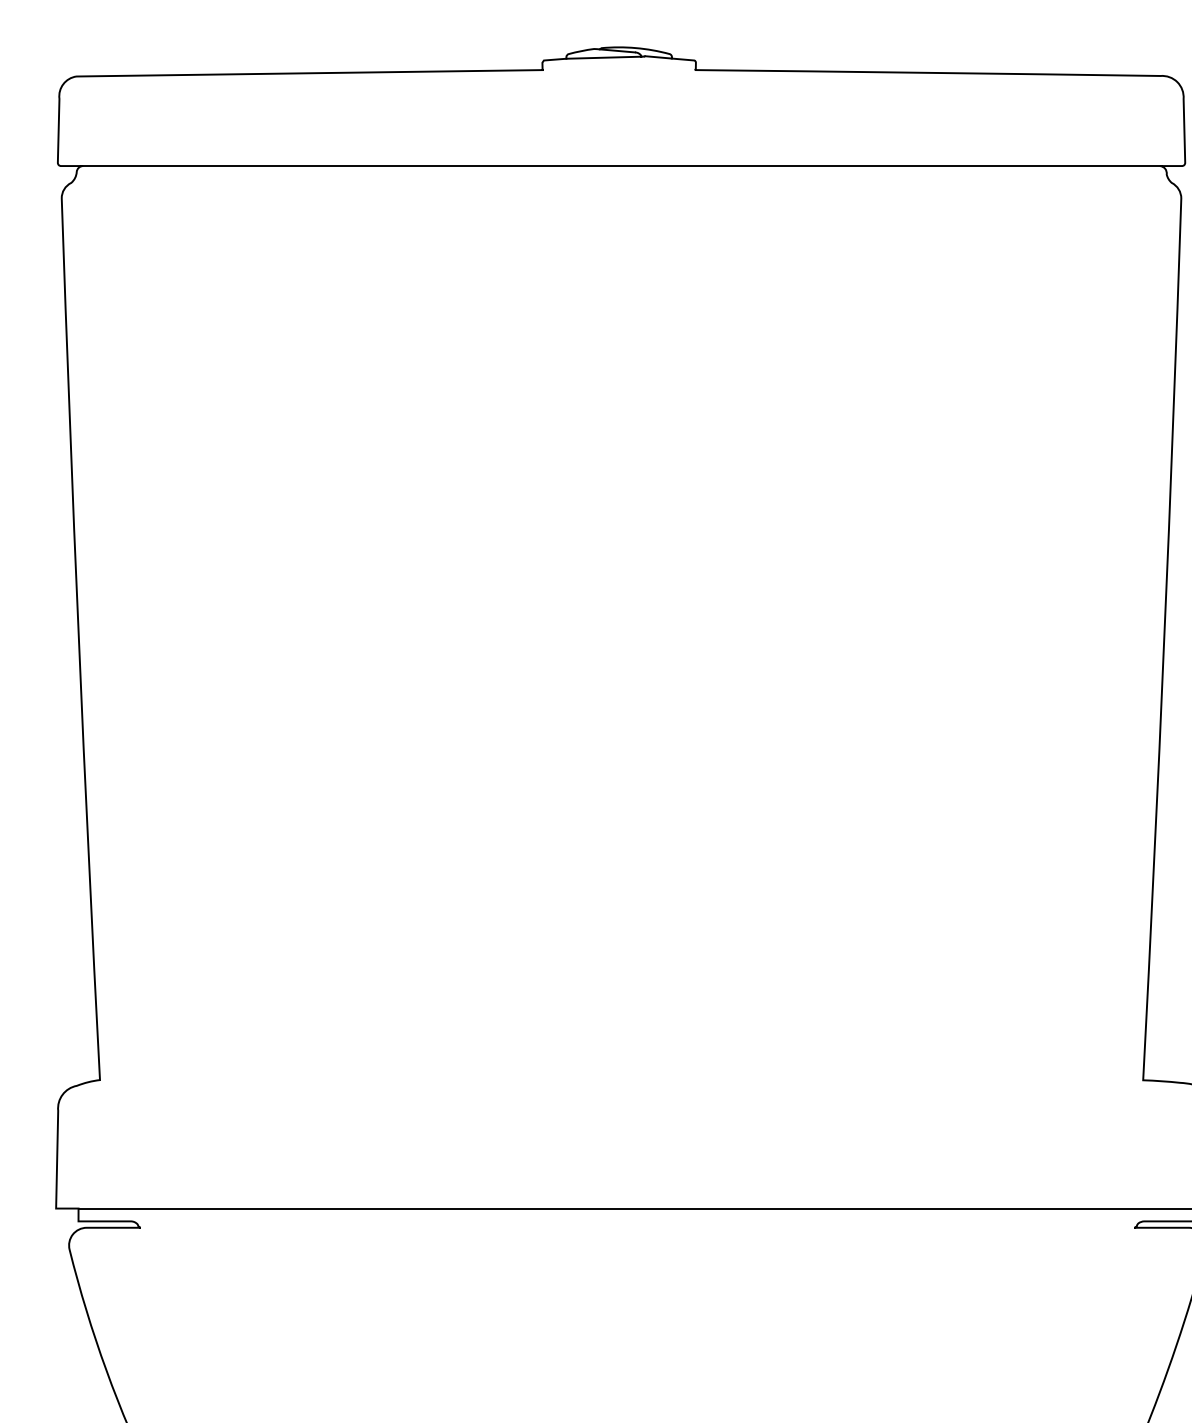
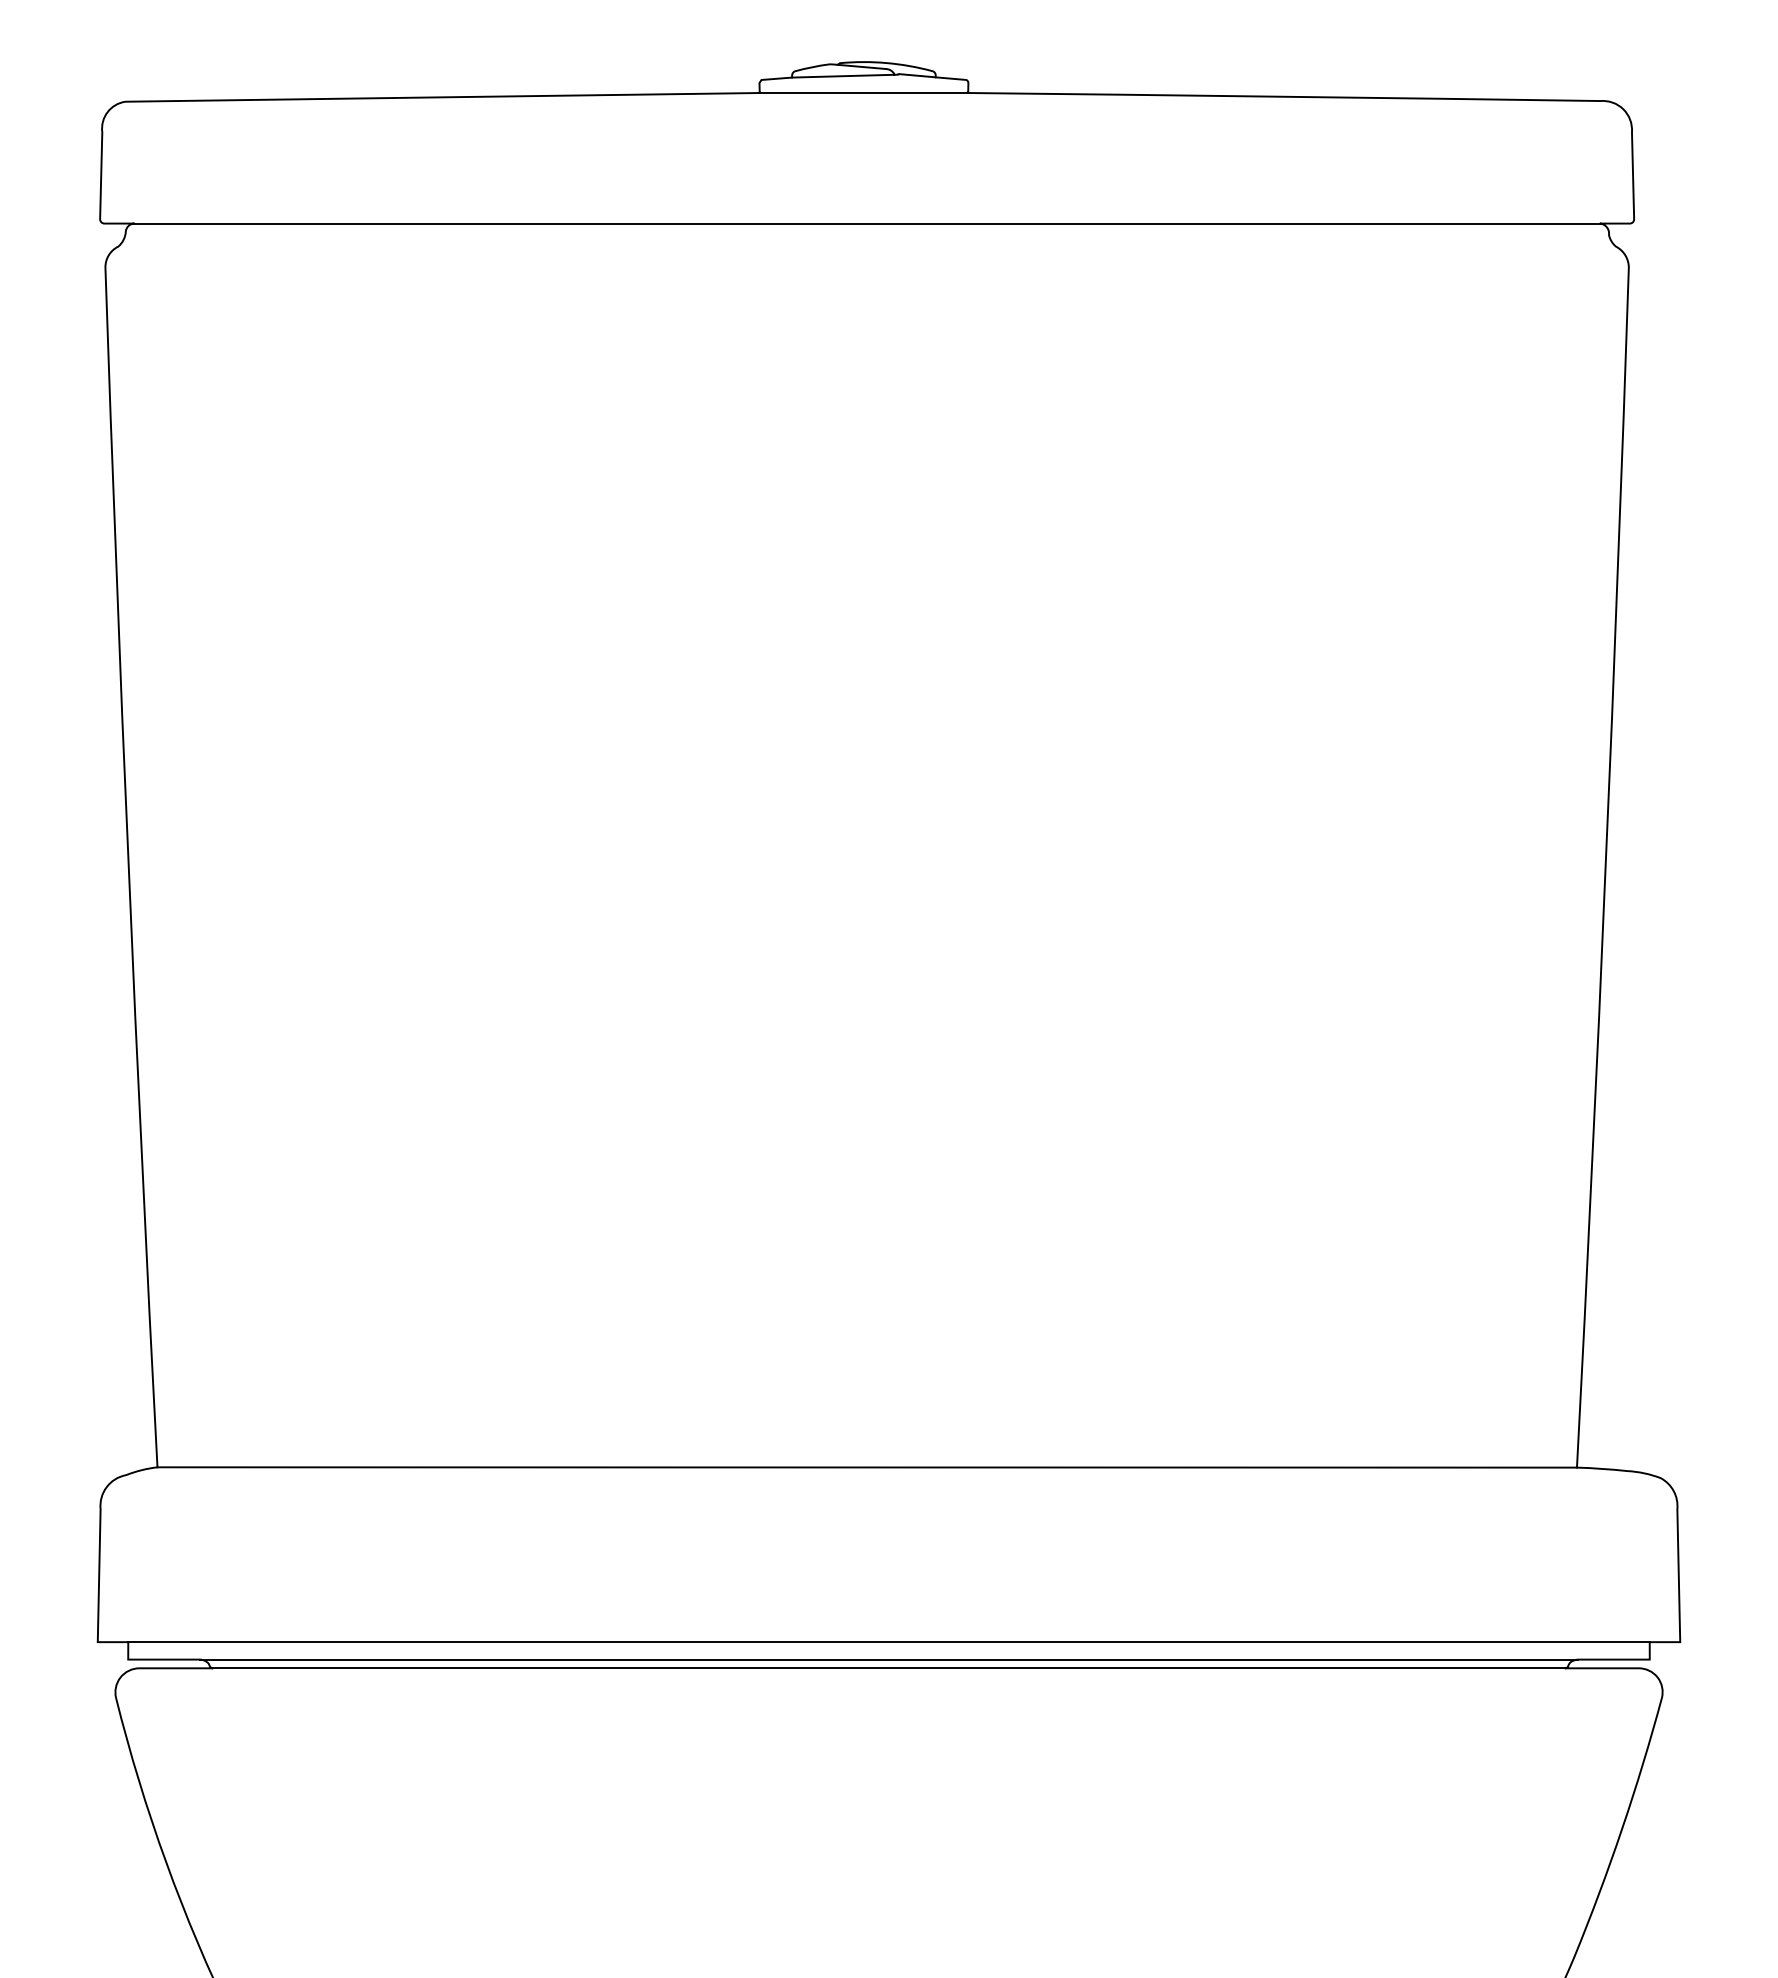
line: (618, 69) -> (863, 92), added
line: (621, 1080) -> (866, 1467), added
line: (637, 1221) -> (888, 1659), added
line: (637, 1227) -> (888, 1668), added

